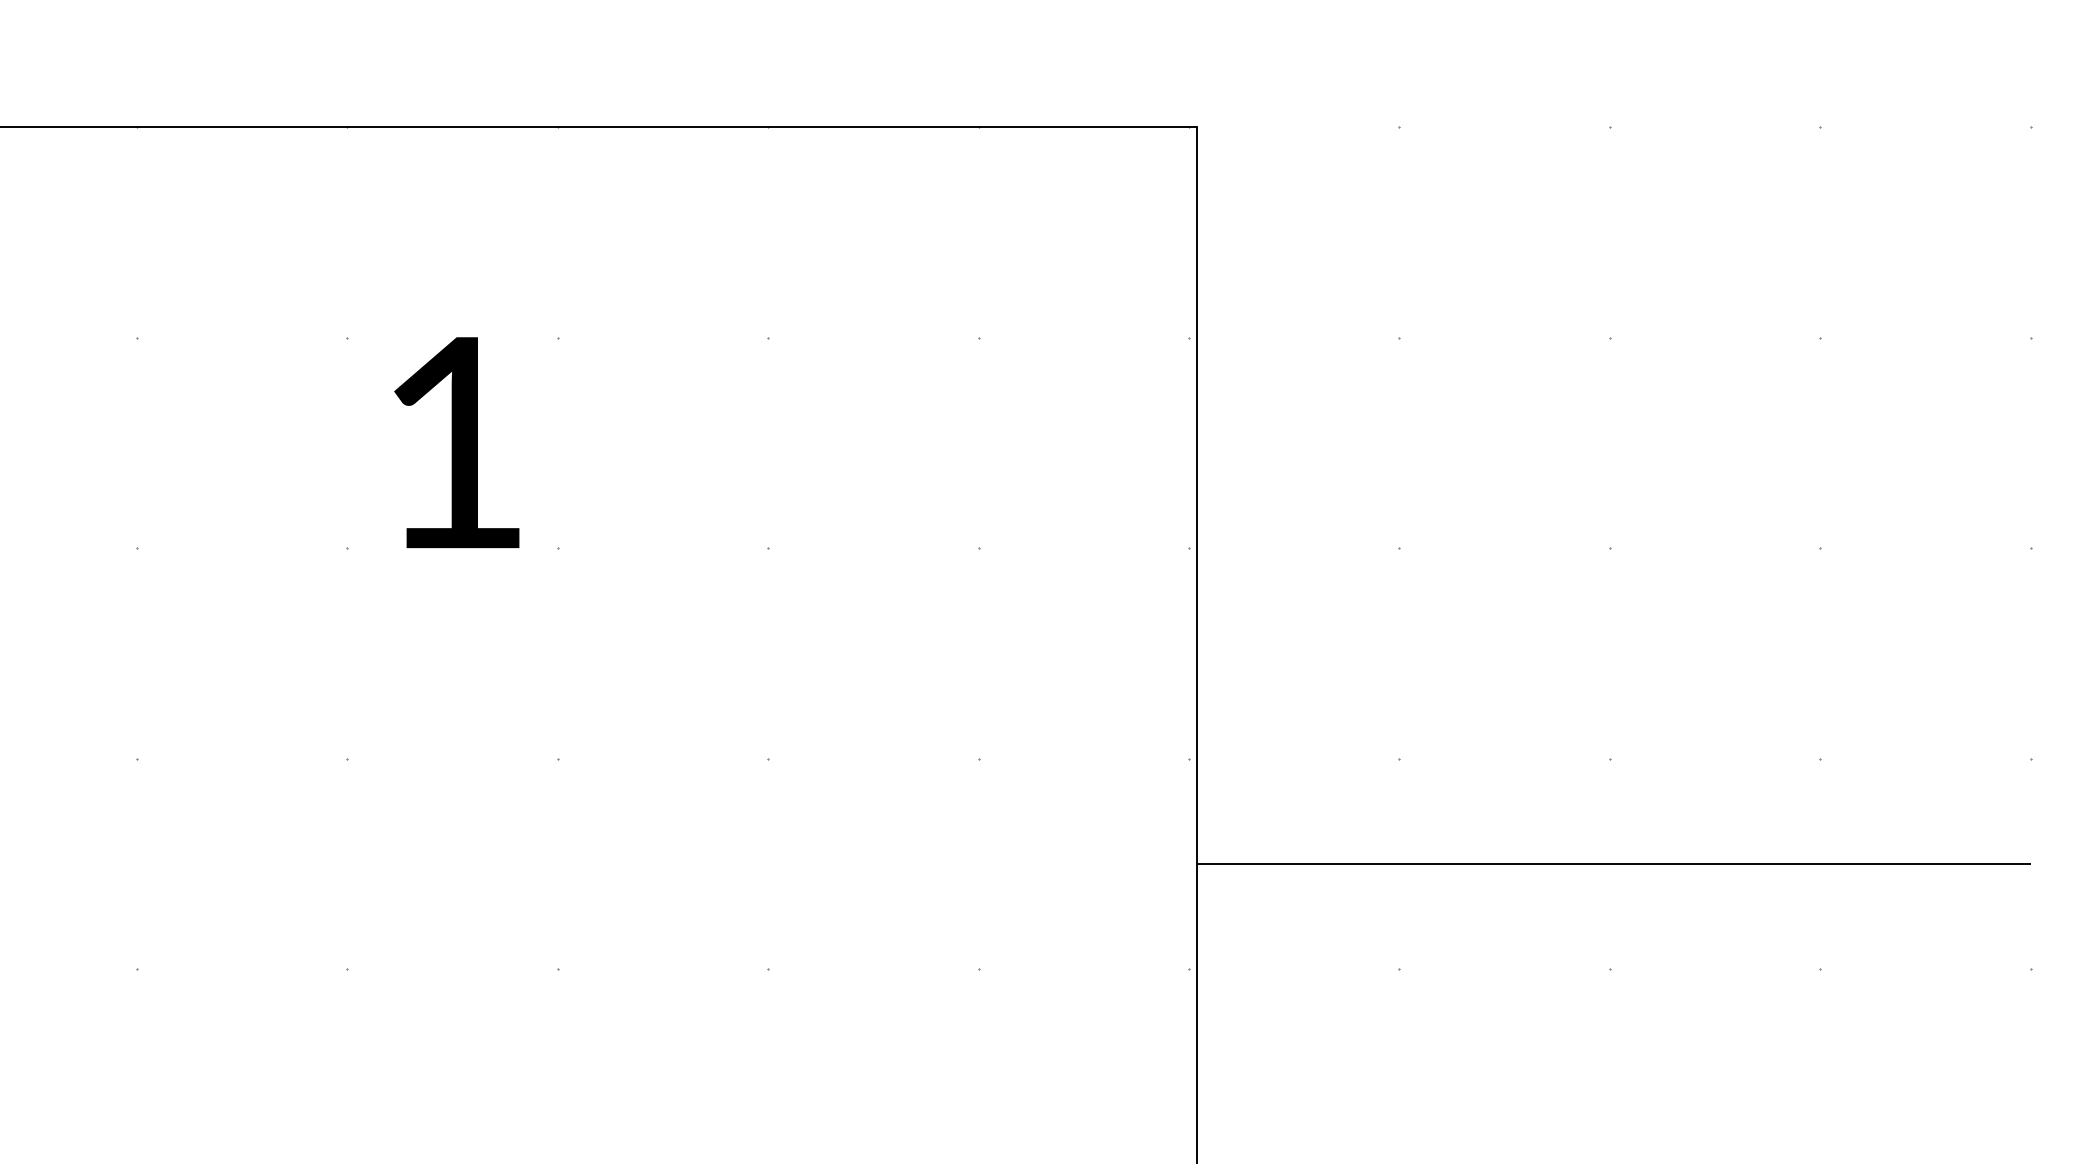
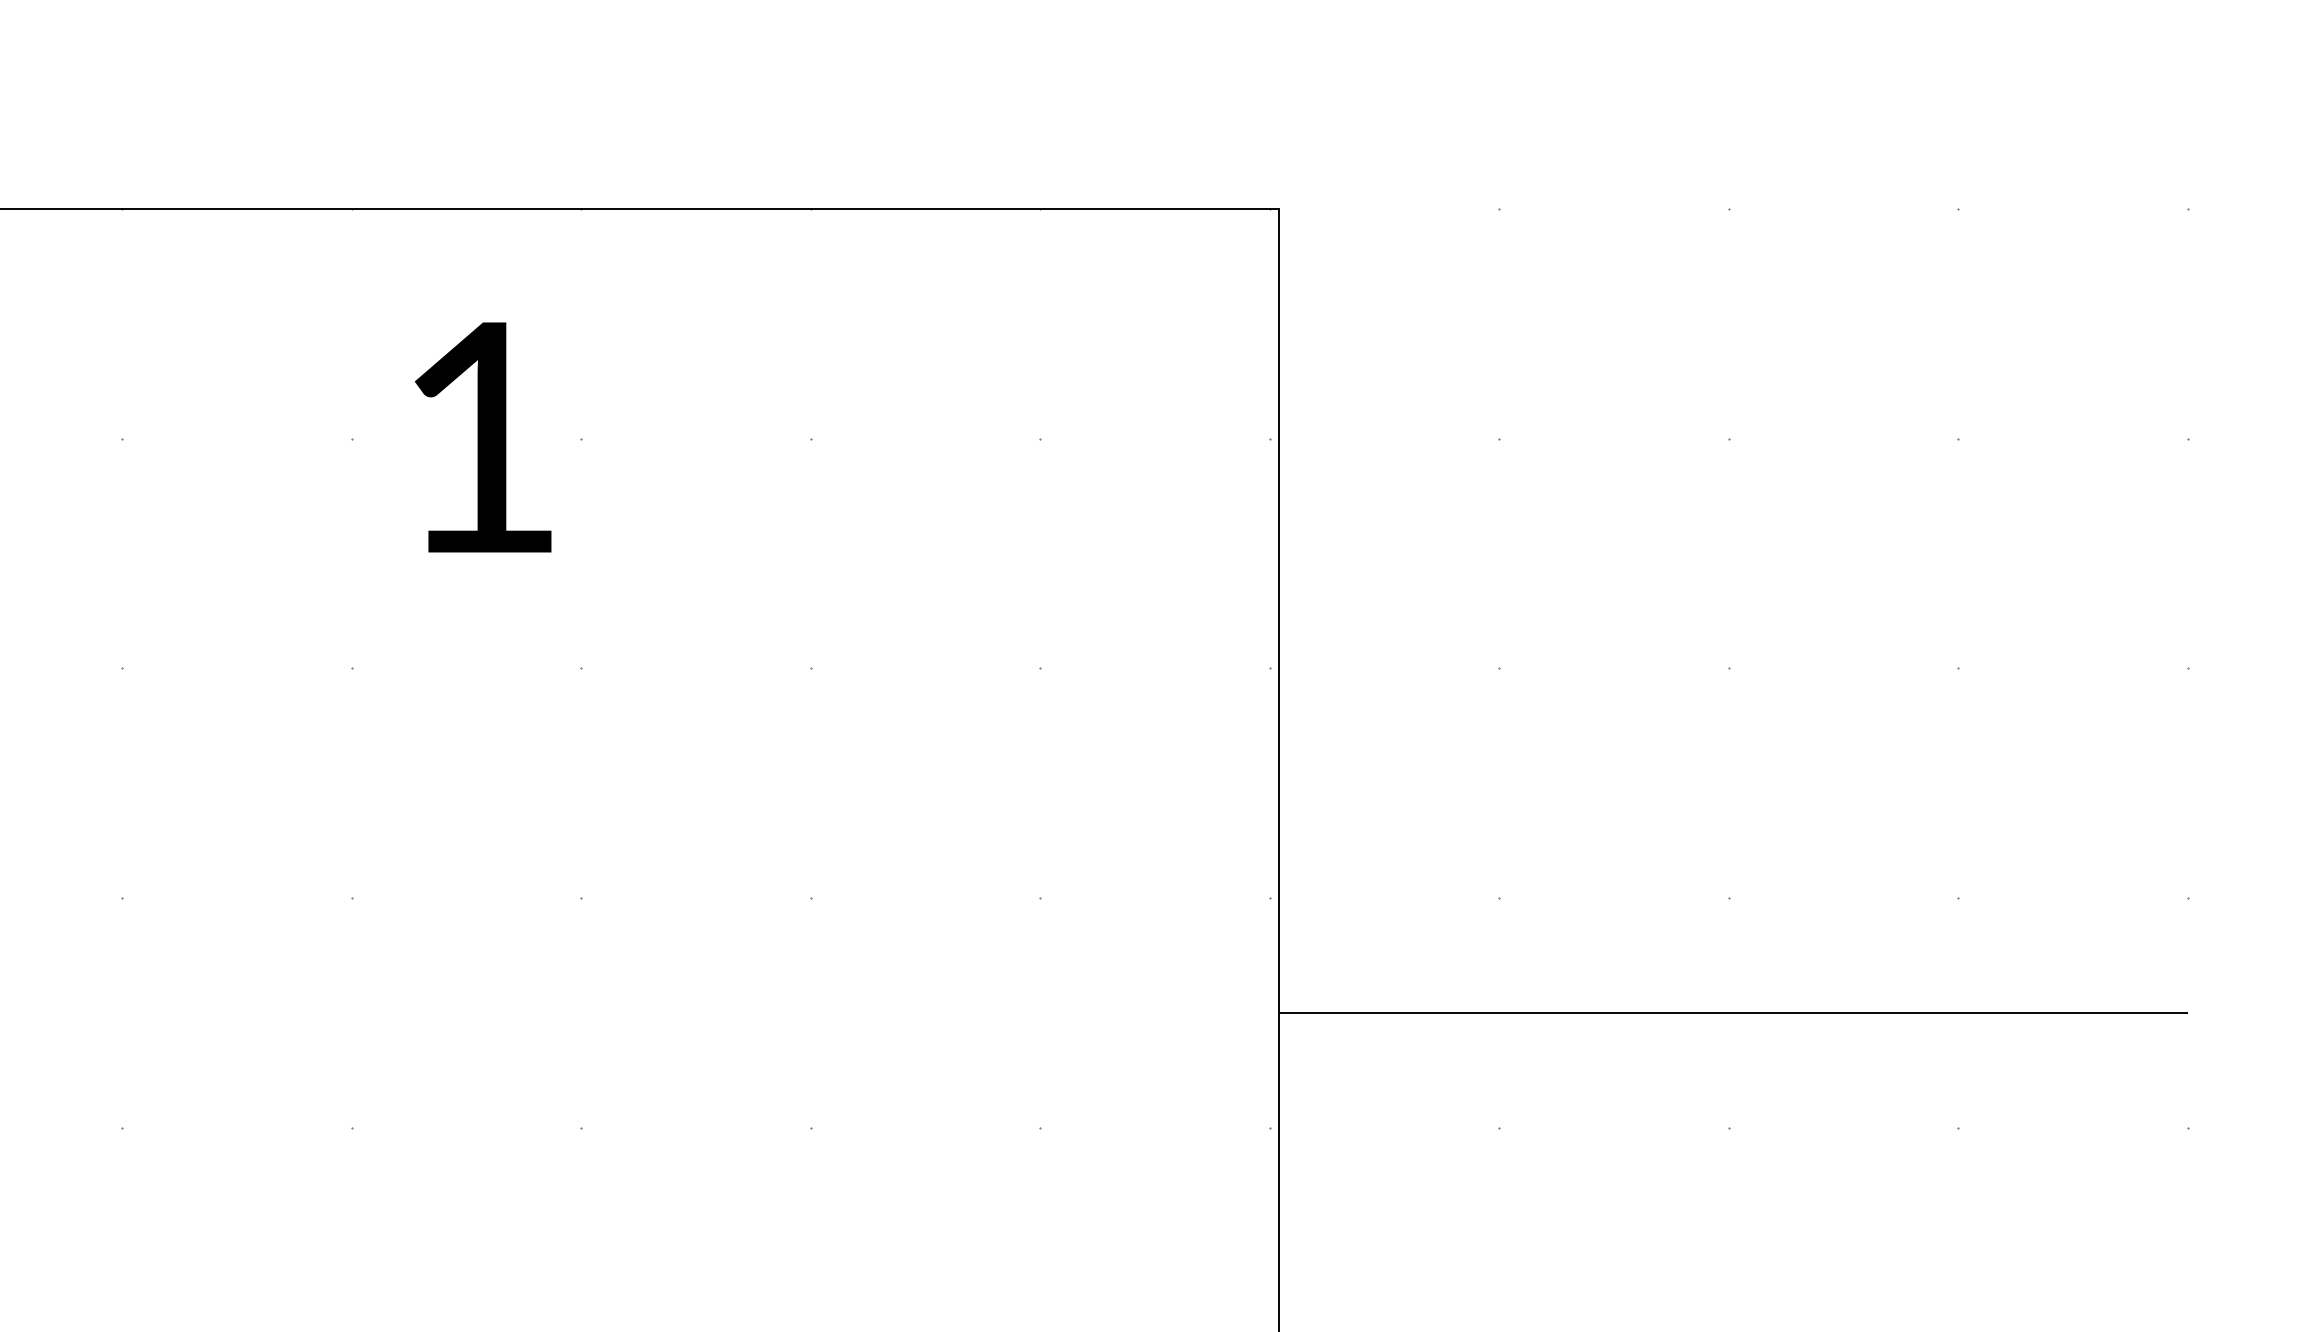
text: (457, 442) -> (483, 437), moved

